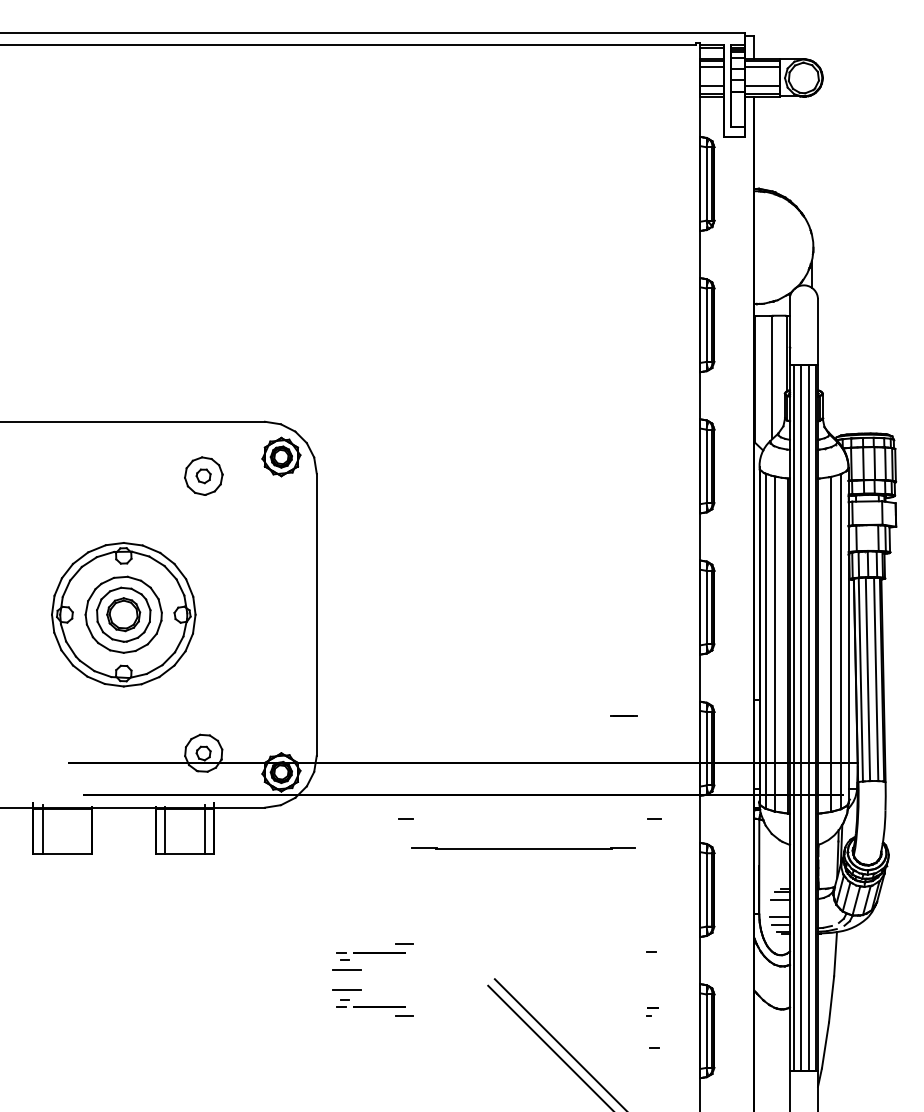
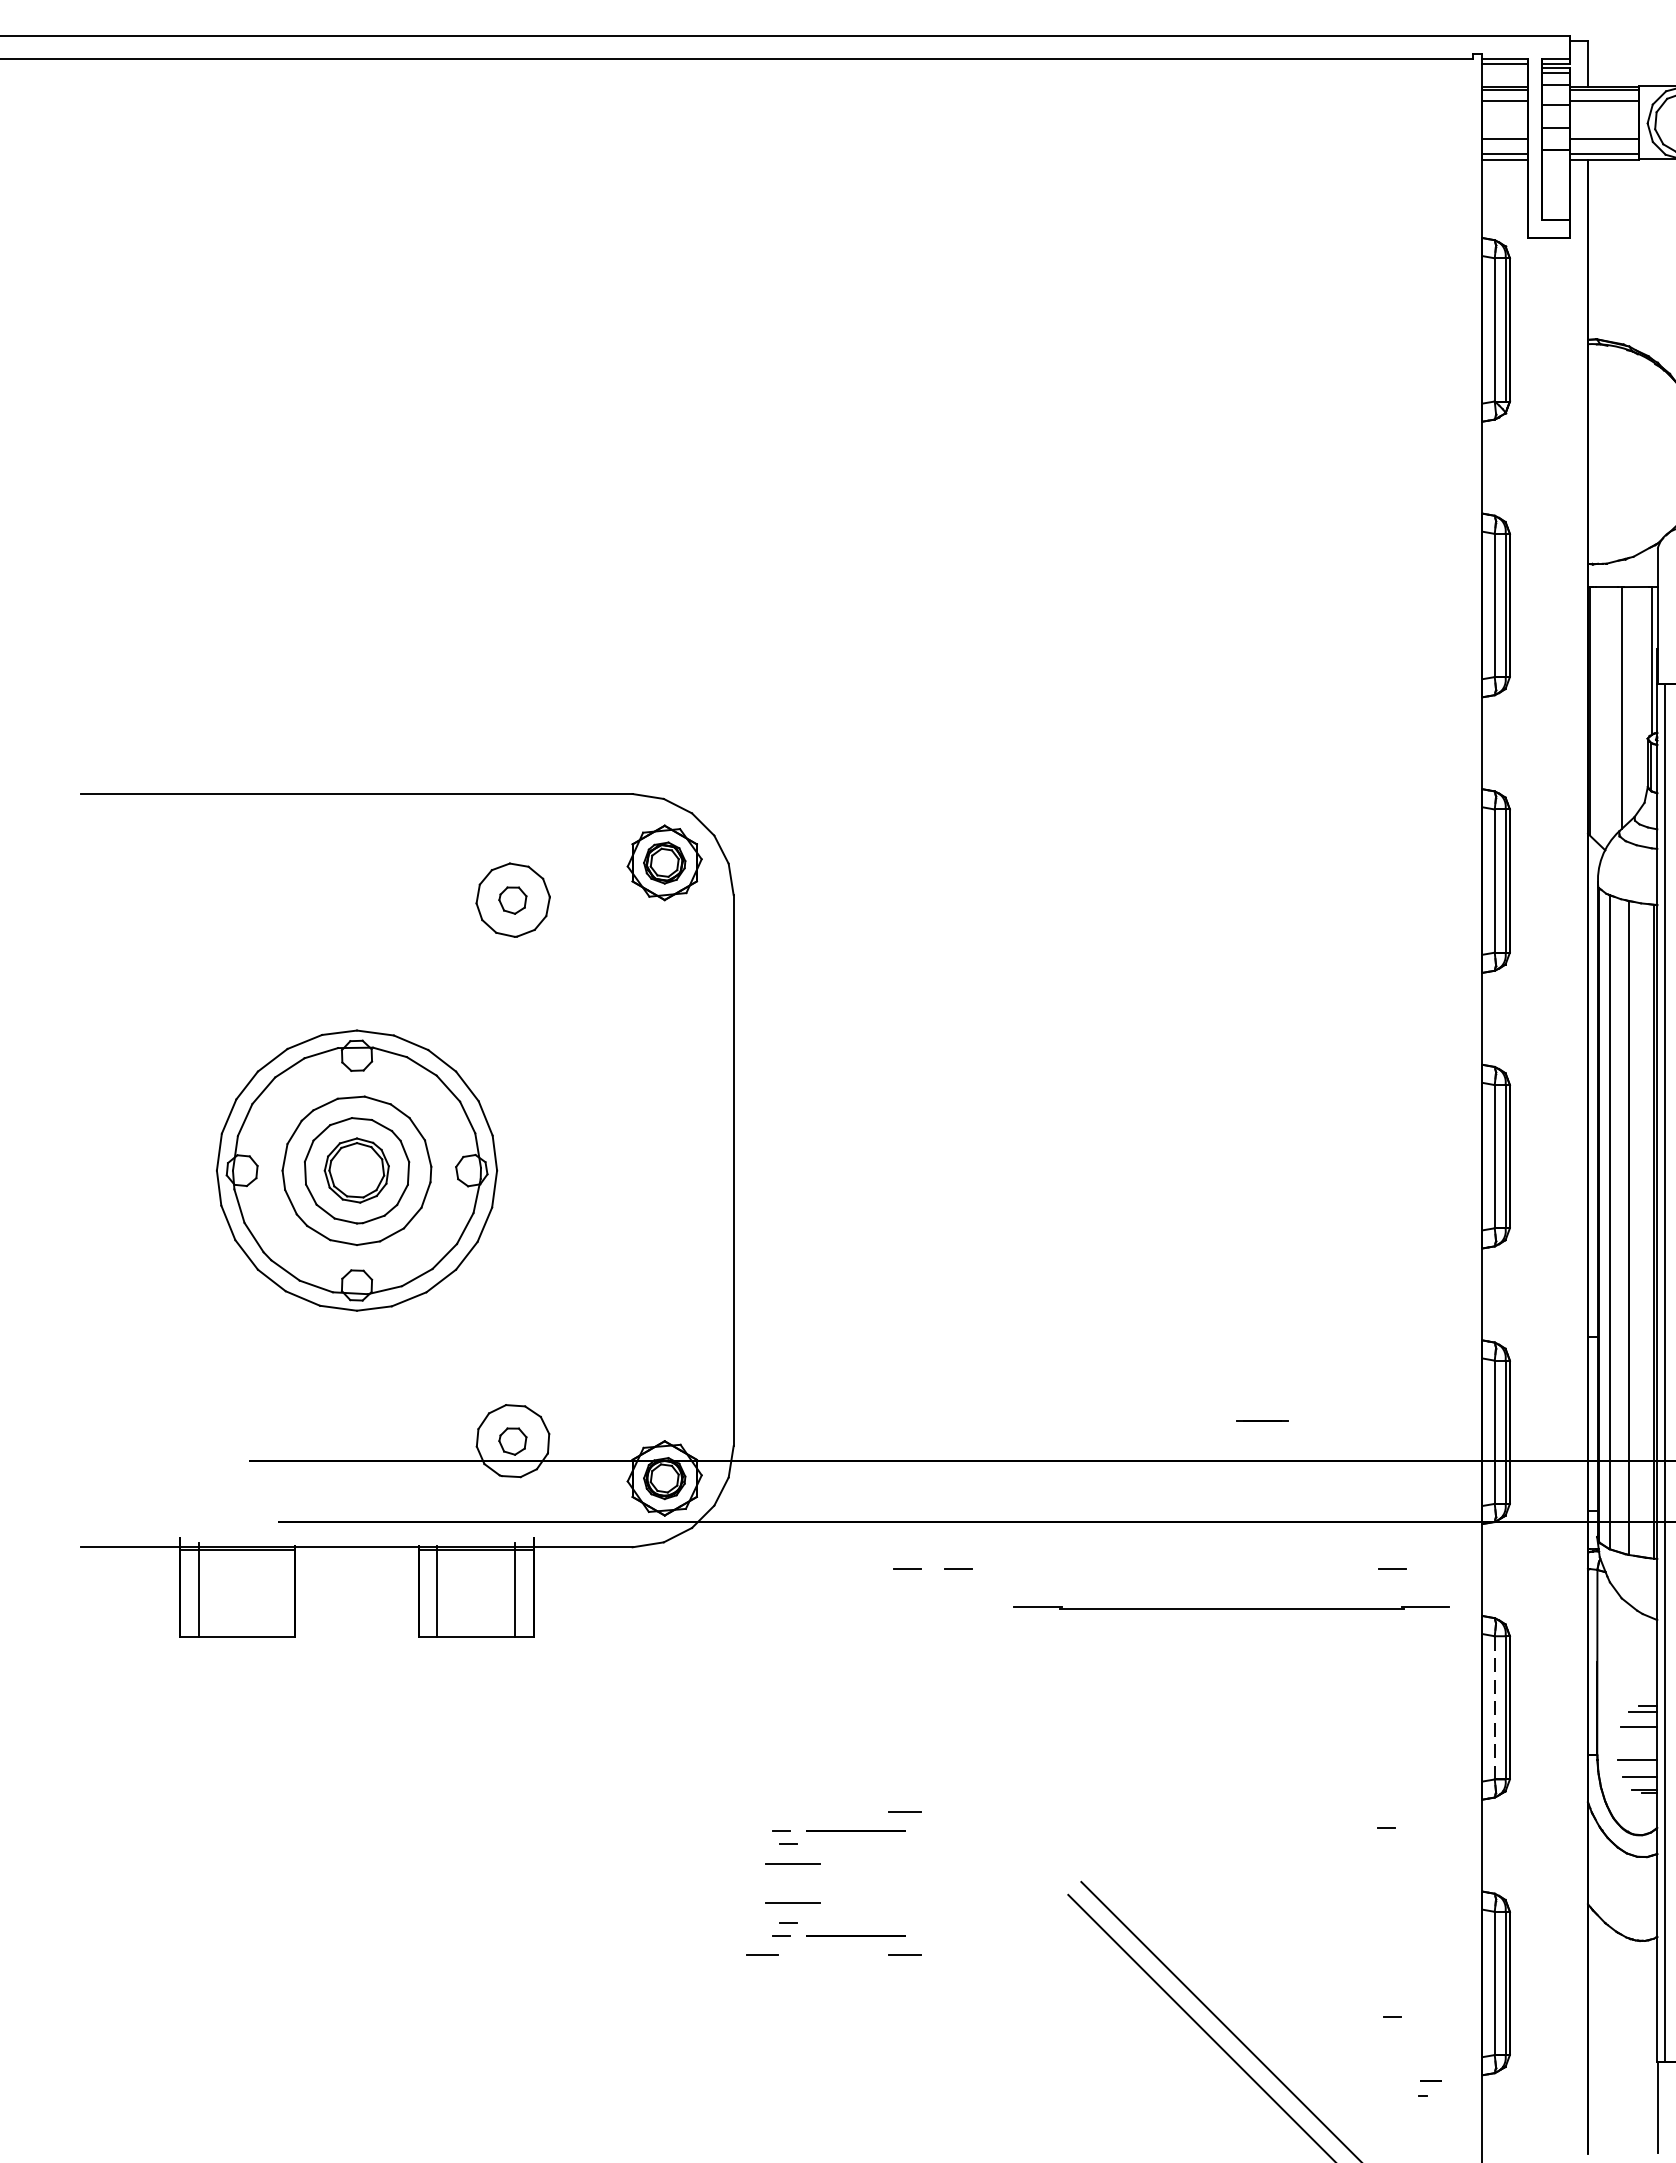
line: (623, 715) -> (1262, 1420), moved
line: (431, 818) -> (957, 1568), added
line: (523, 848) -> (1230, 1607), moved
line: (706, 889) -> (1494, 1706), solid -> dashed
part: (652, 1011) -> (1429, 2087), moved
line: (331, 1015) -> (762, 1952), added

